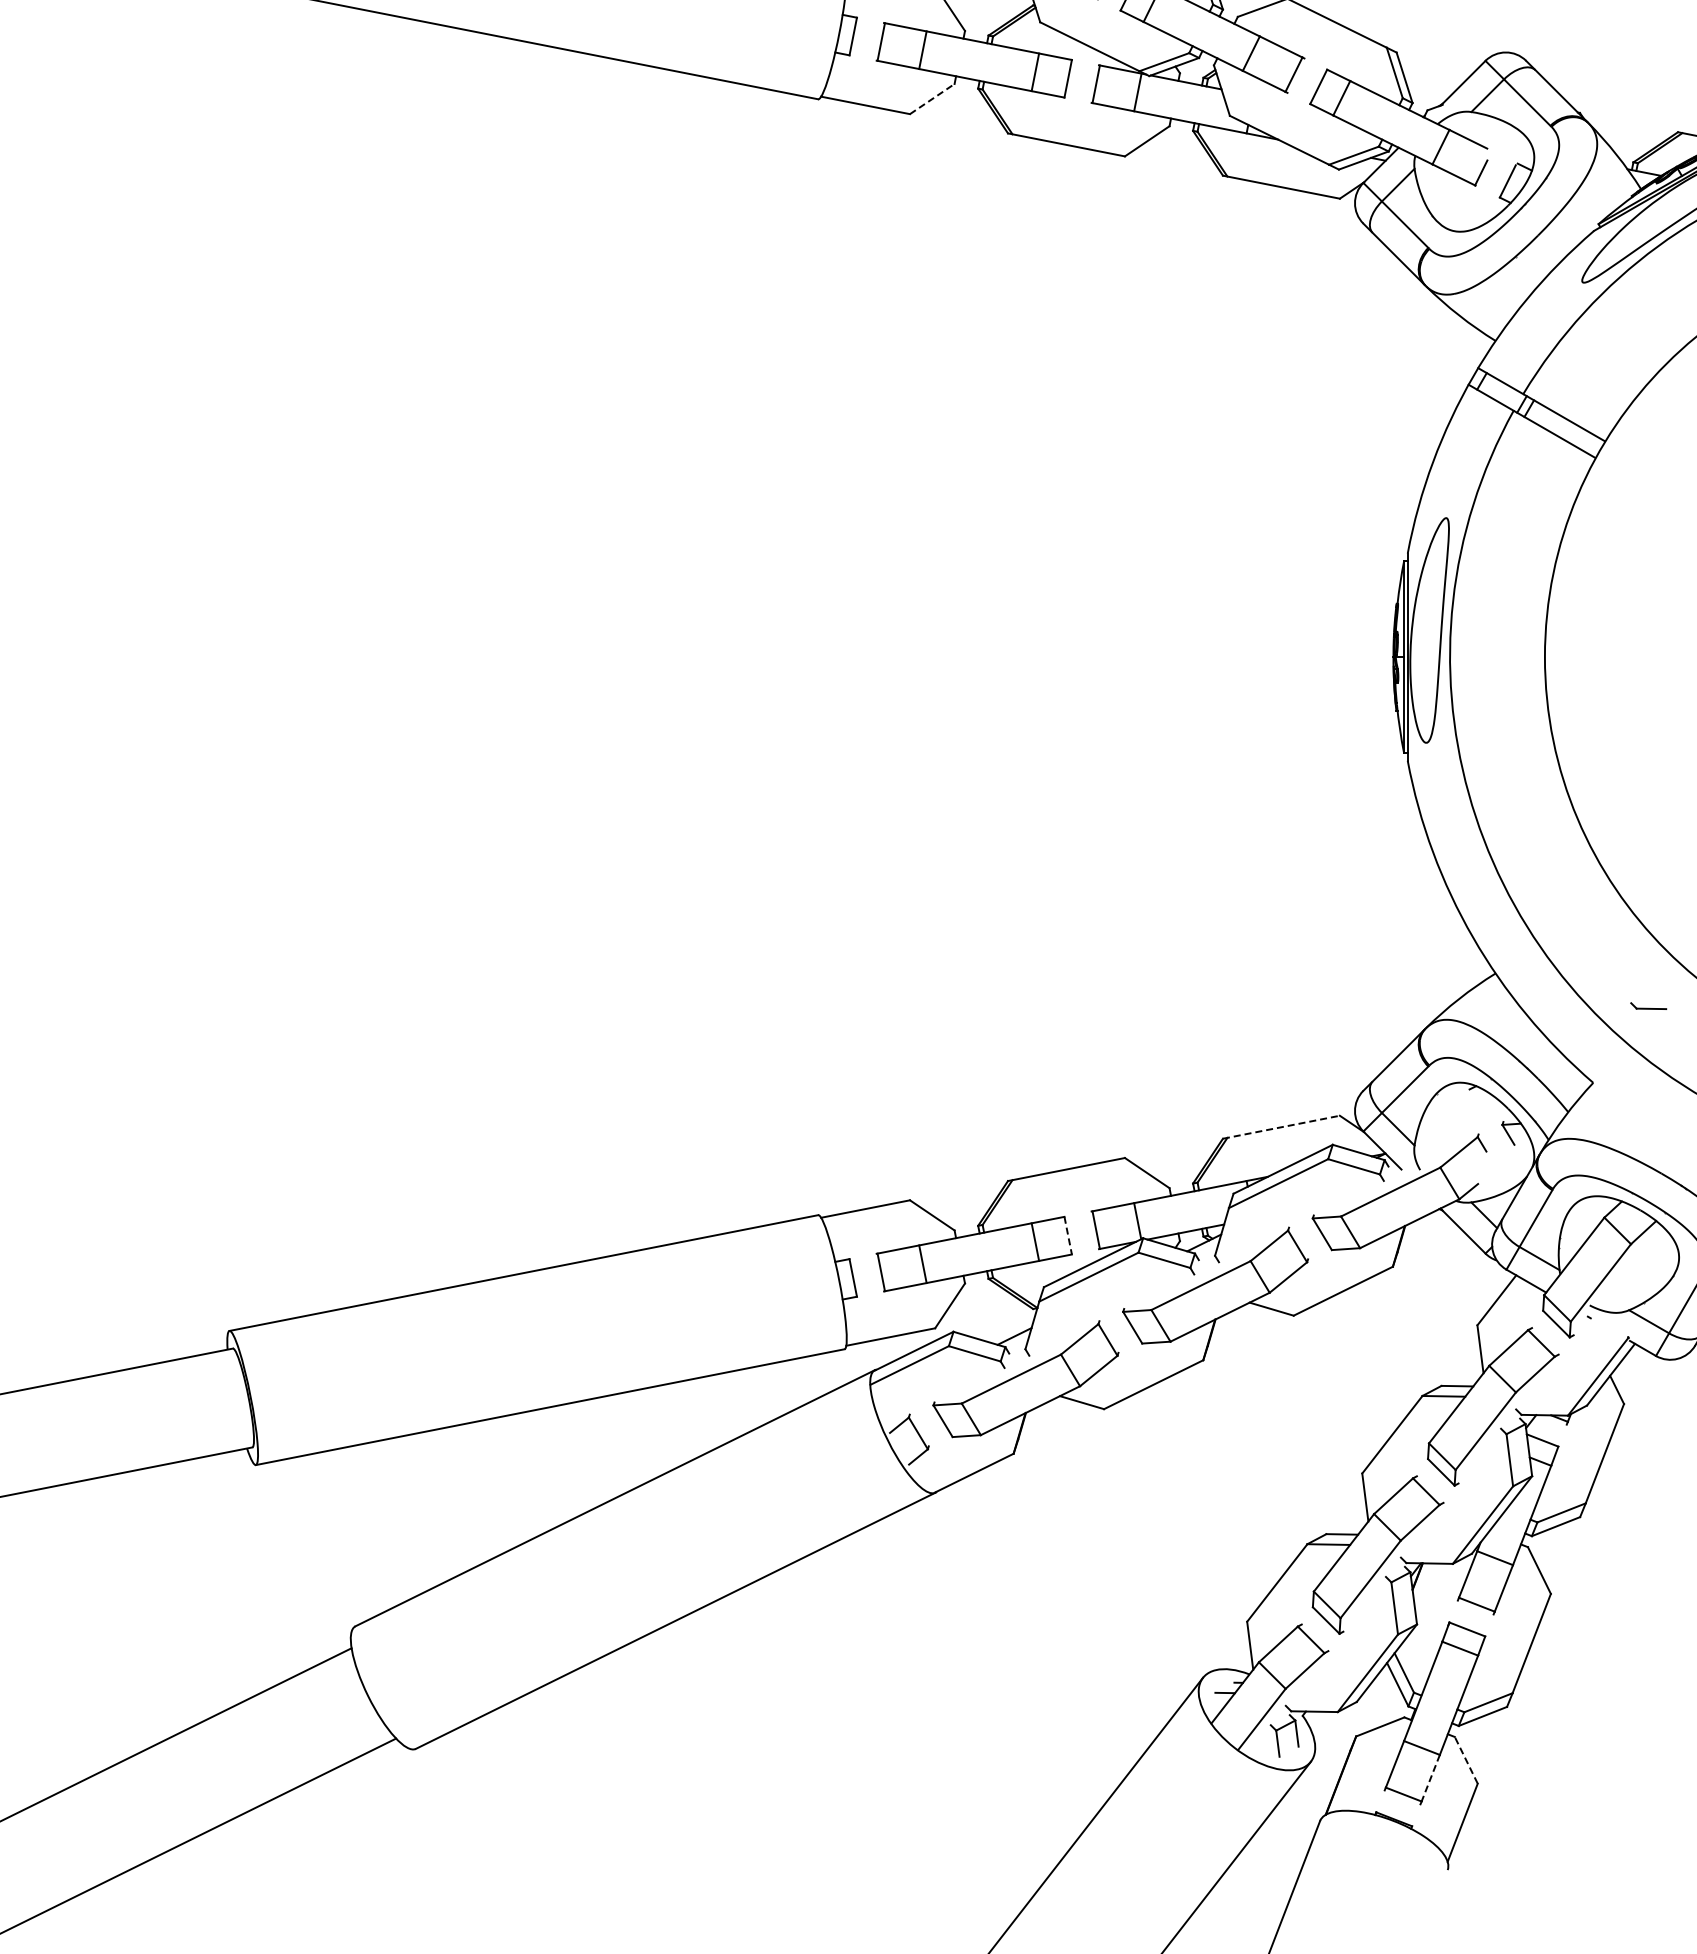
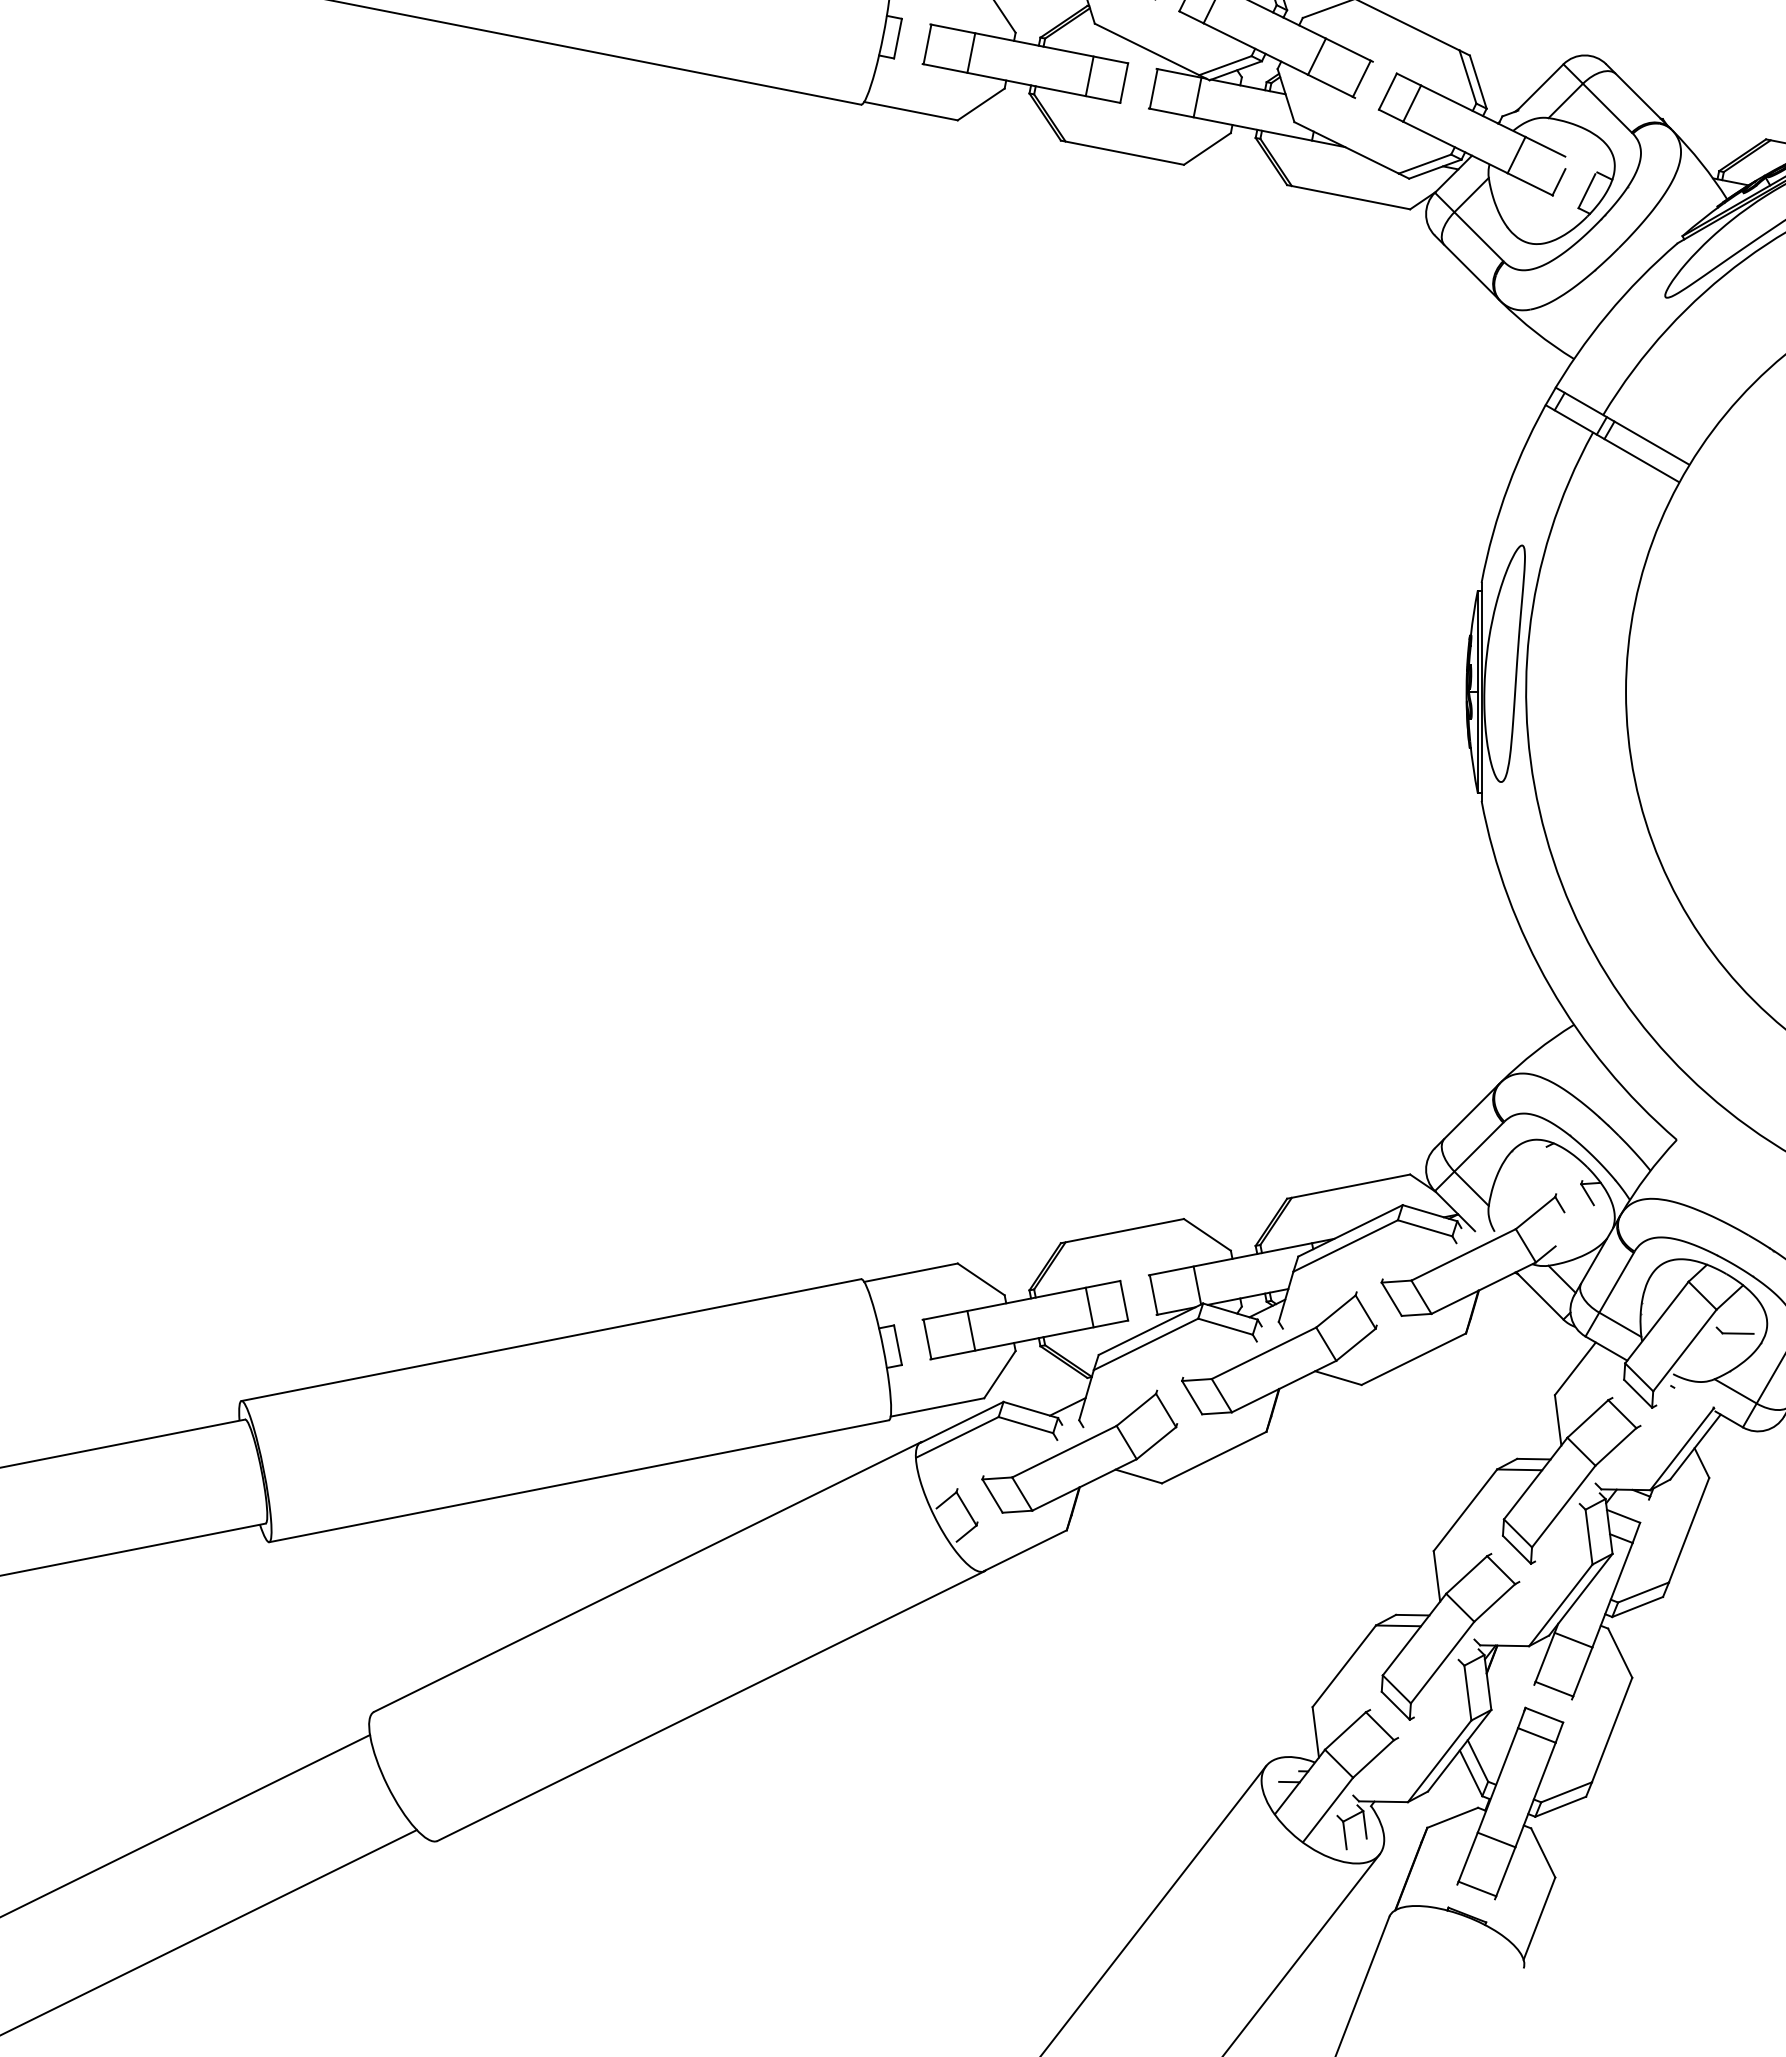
line: (932, 99) -> (981, 104), dashed -> solid
part: (1648, 1005) -> (1735, 1330), moved
line: (1281, 1127) -> (1348, 1186), dashed -> solid
line: (1068, 1236) -> (1124, 1301), dashed -> solid
line: (1466, 1759) -> (1543, 1852), dashed -> solid
line: (1430, 1778) -> (1505, 1872), dashed -> solid

